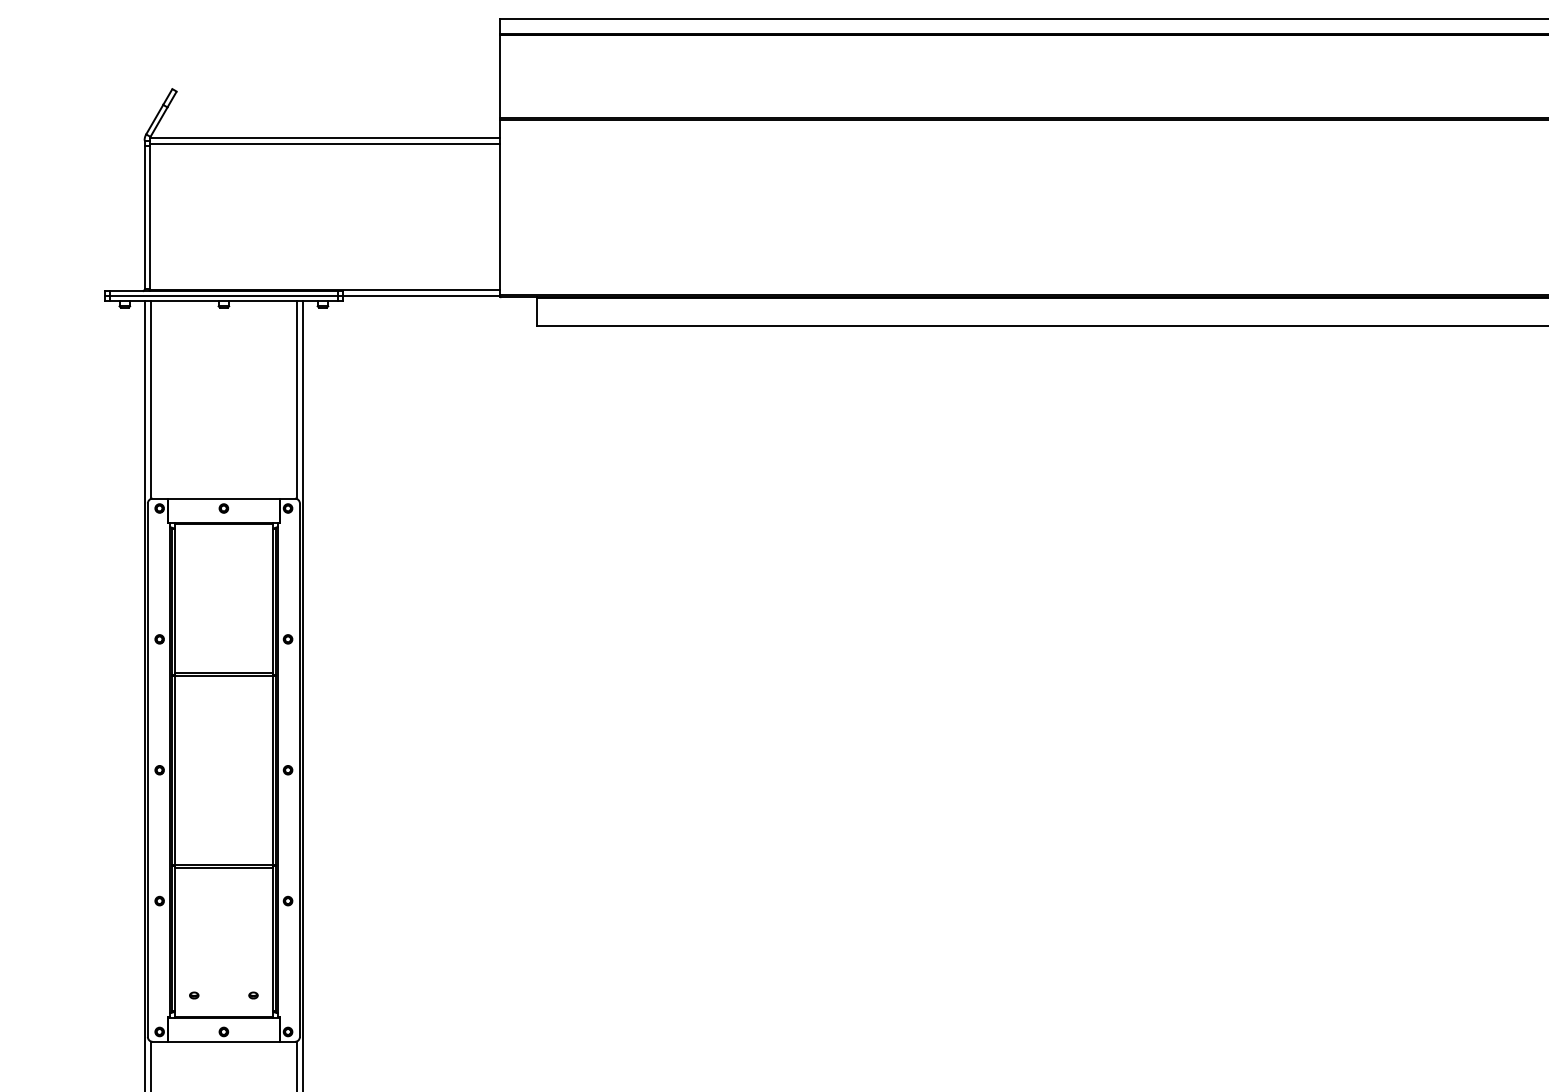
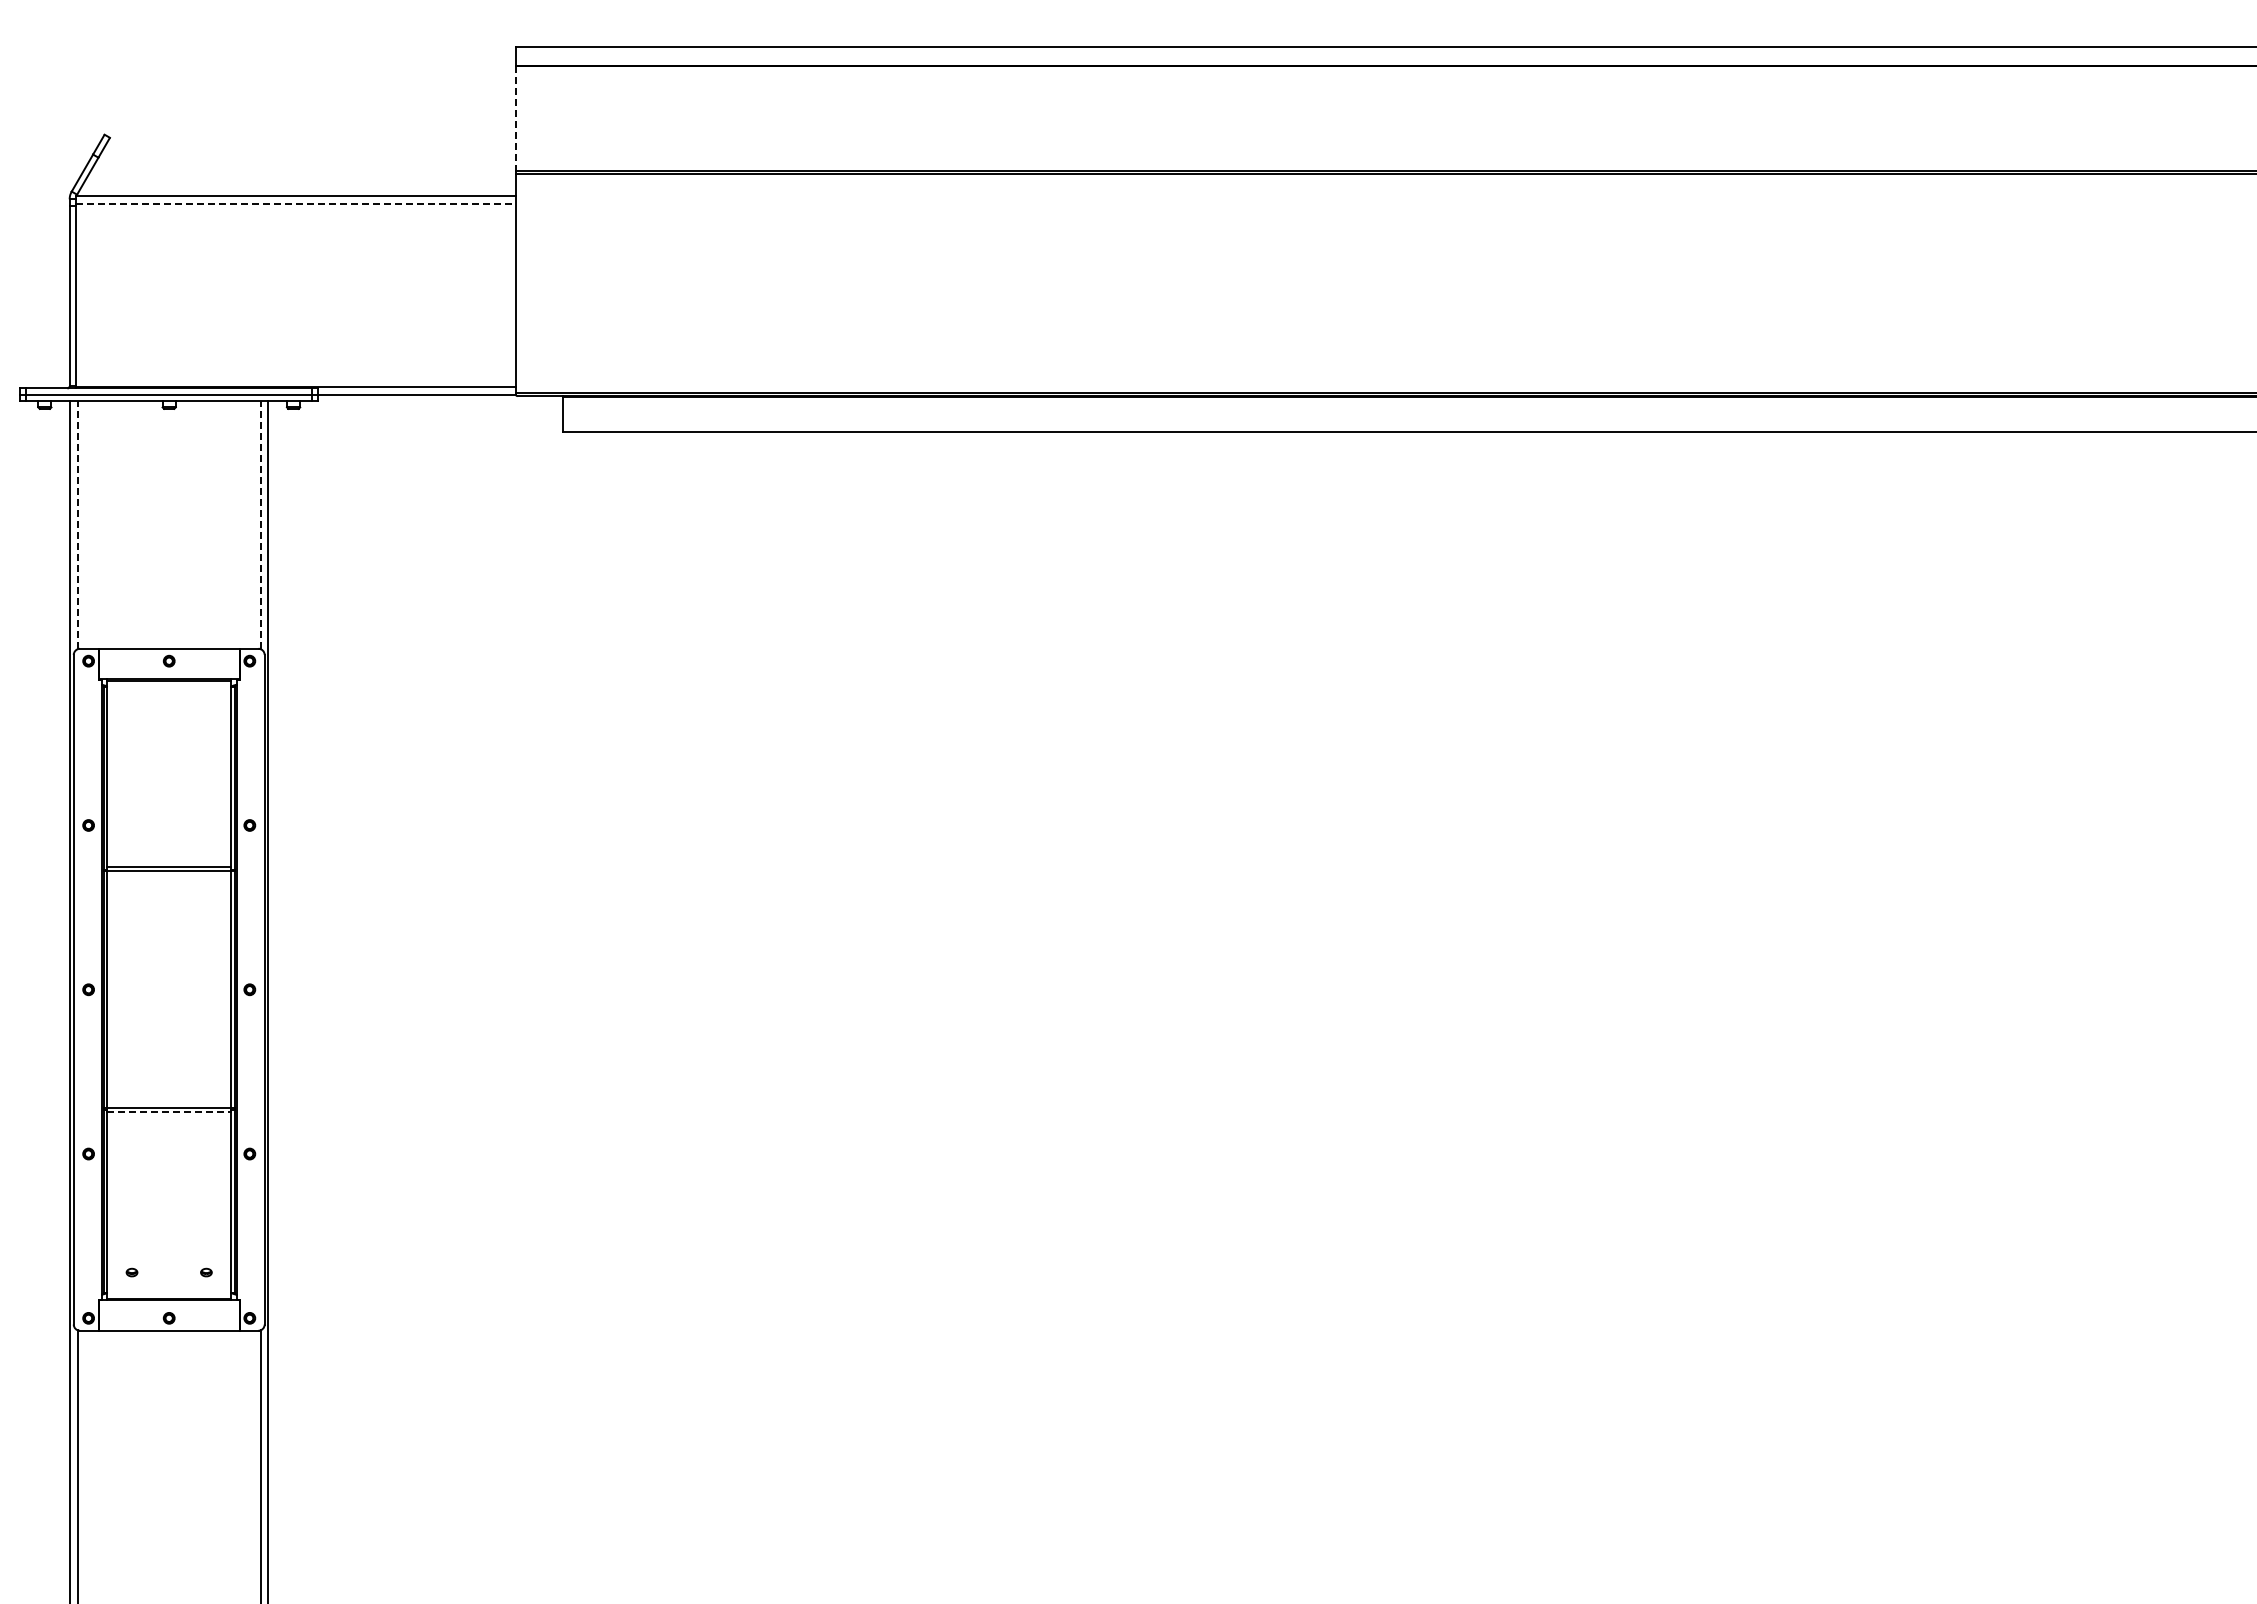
line: (500, 76) -> (516, 119), solid -> dashed
line: (325, 144) -> (296, 204), solid -> dashed
line: (150, 399) -> (77, 524), solid -> dashed
line: (296, 399) -> (260, 524), solid -> dashed
line: (224, 868) -> (169, 1112), solid -> dashed

